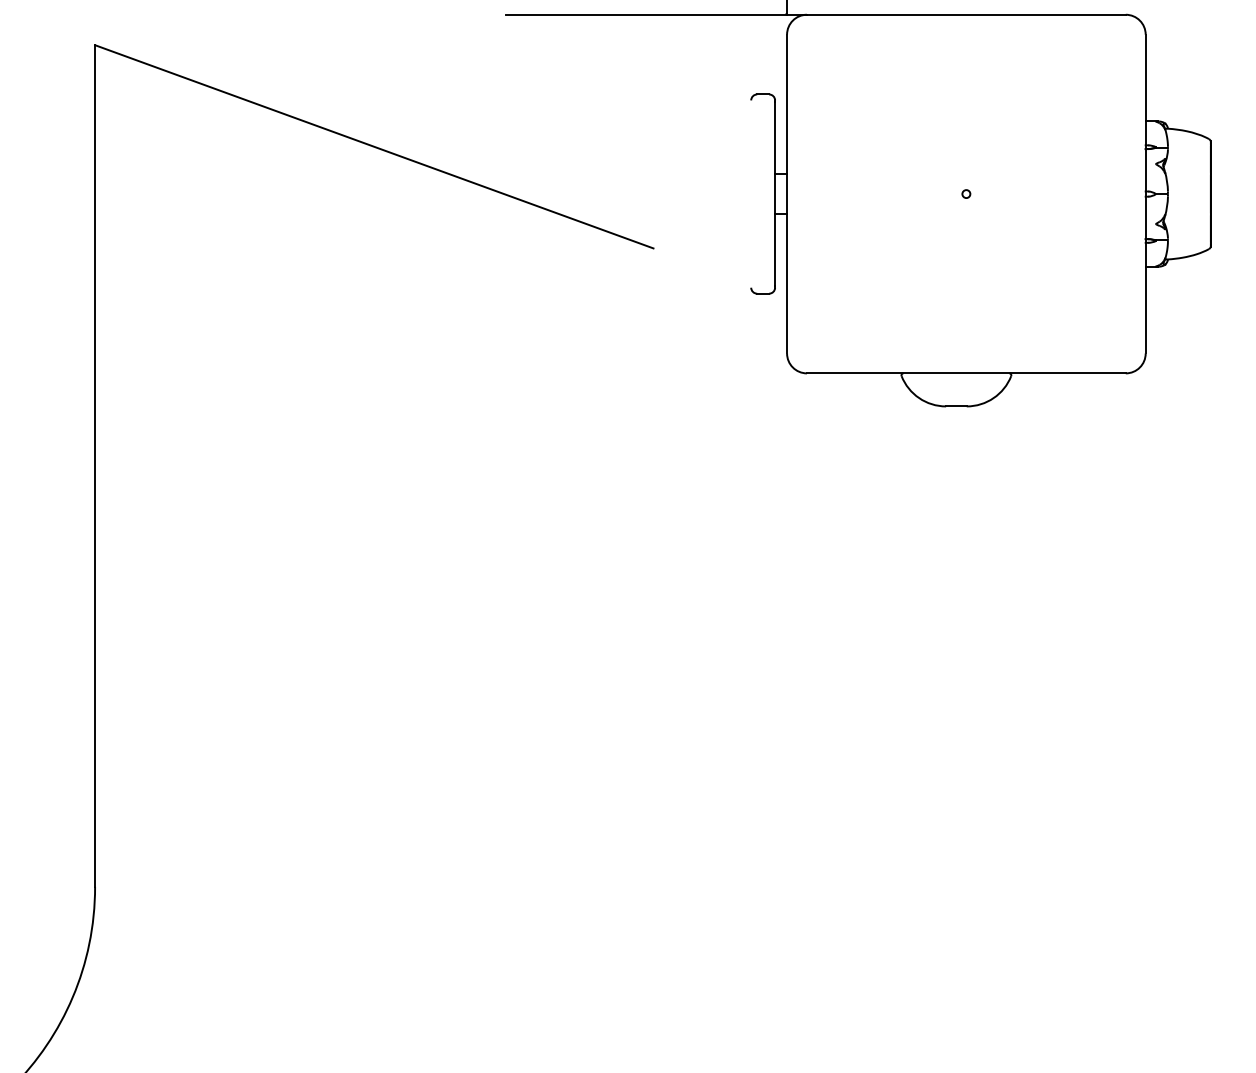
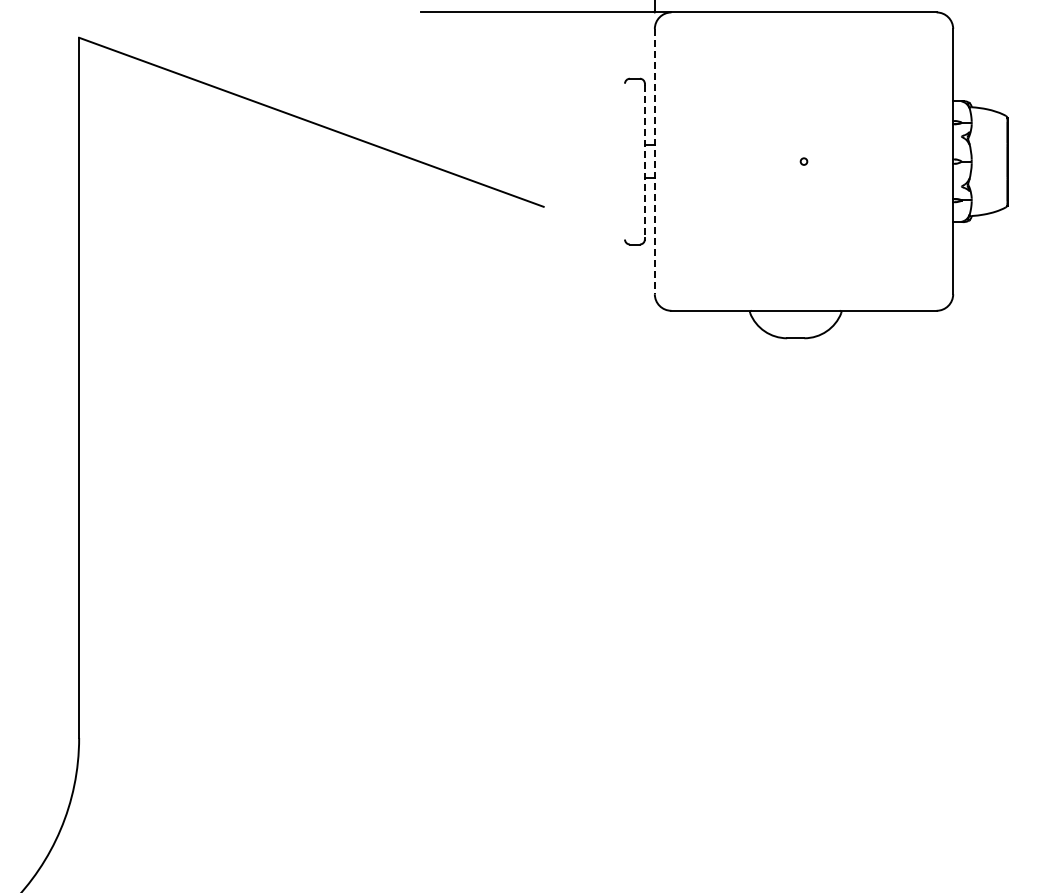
line: (786, 193) -> (654, 161), solid -> dashed
line: (774, 195) -> (644, 162), solid -> dashed

